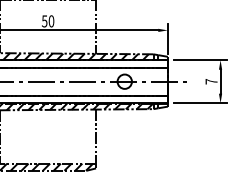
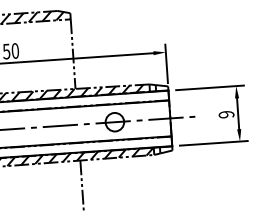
text: (211, 81) -> (226, 114), 7 -> 9

